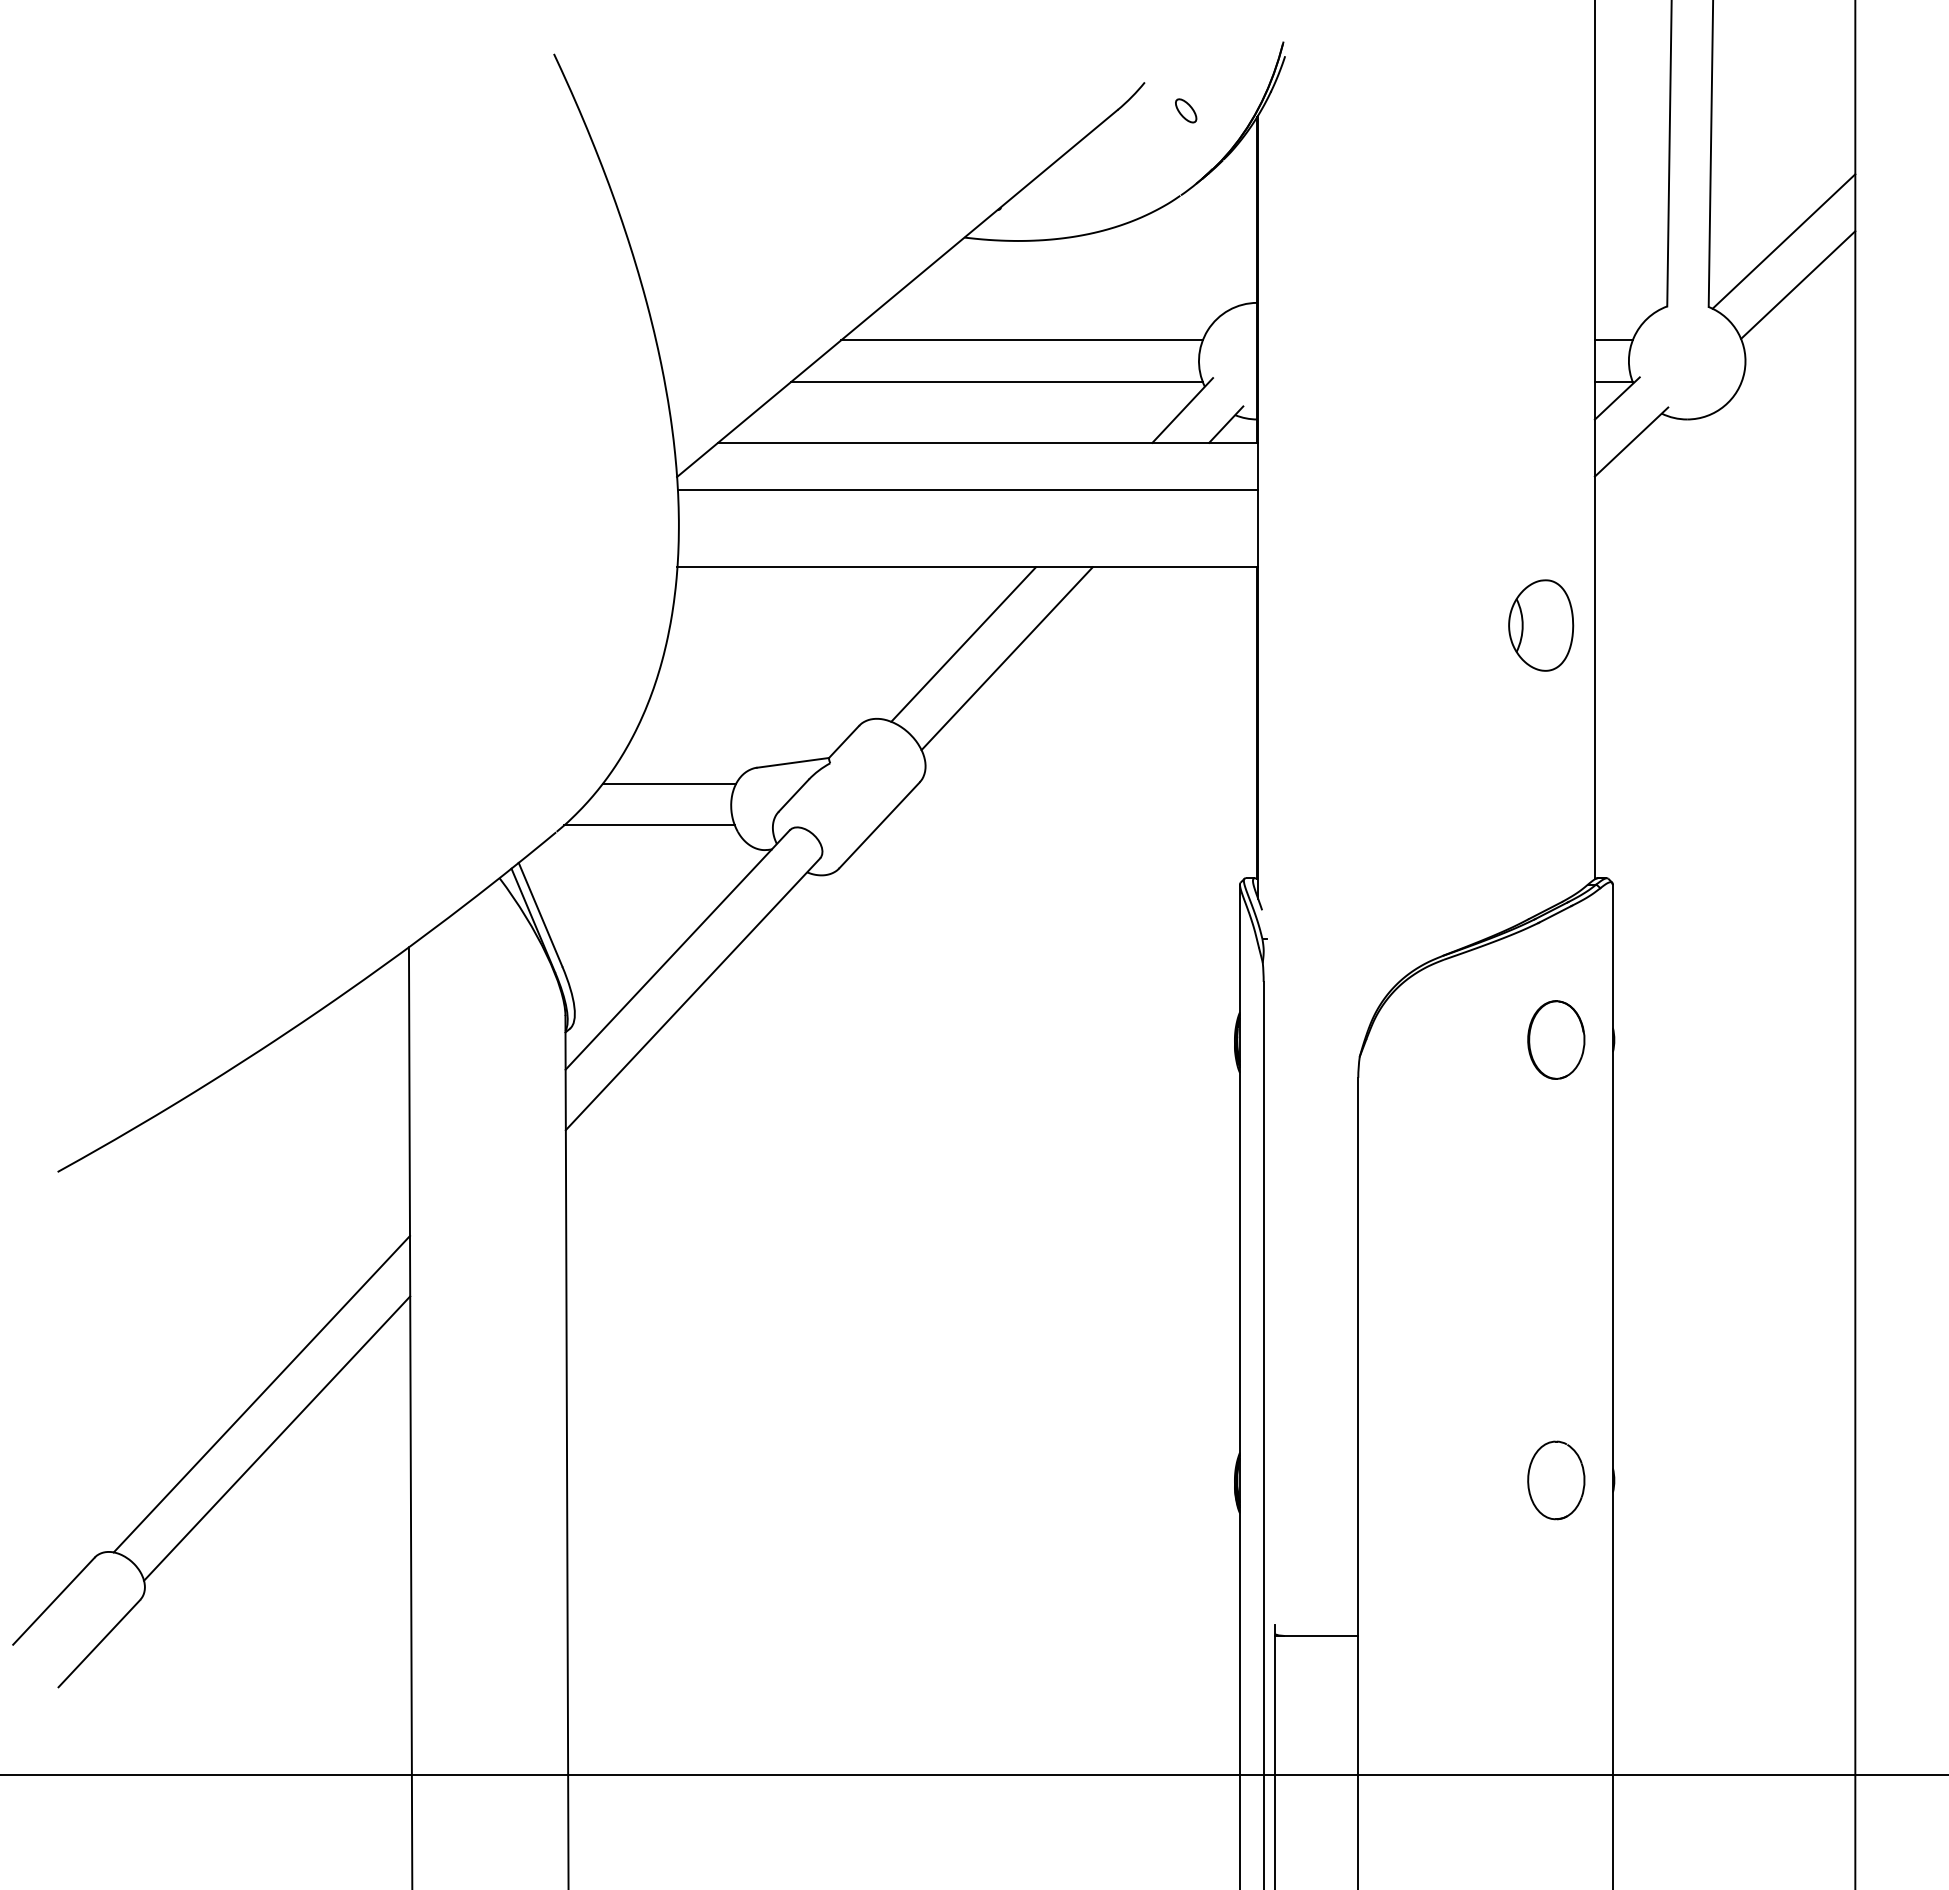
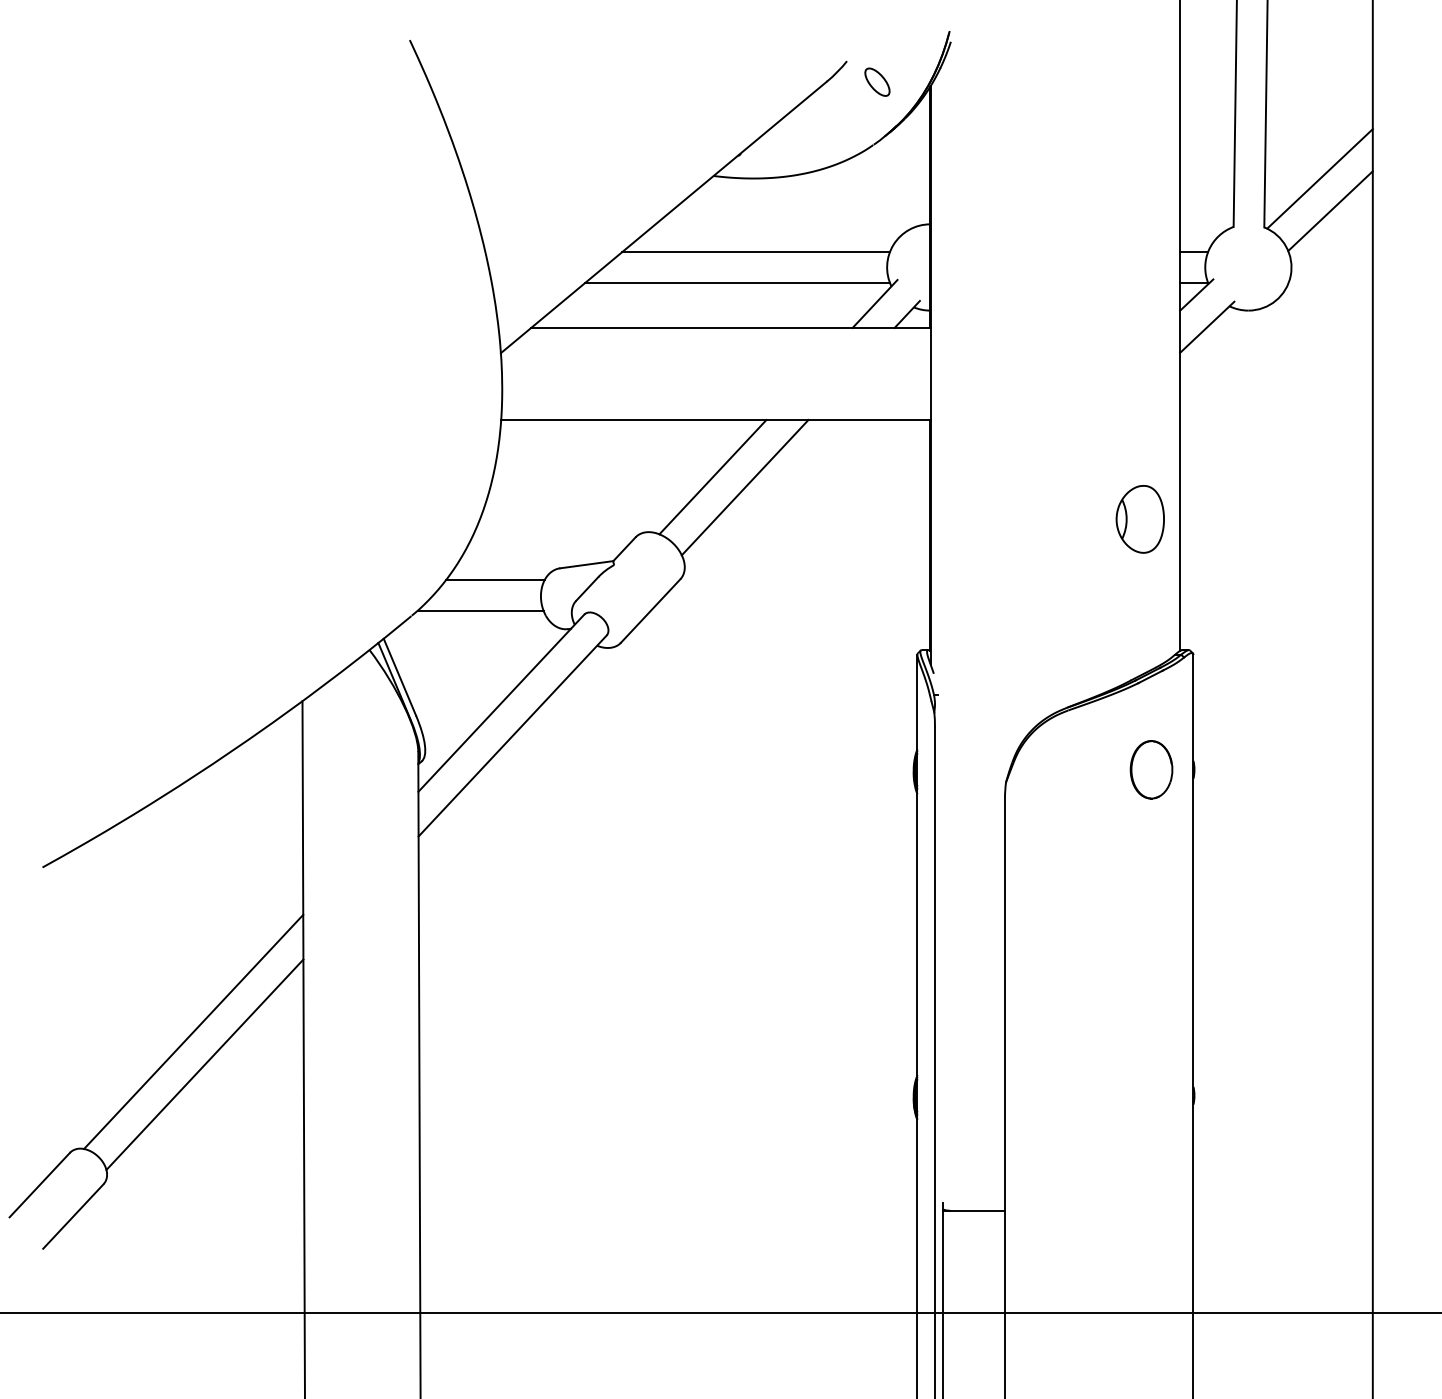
part: (1186, 110) -> (877, 81), size x1.6
line: (967, 489) -> (715, 362), removed
part: (1541, 625) -> (1140, 519), moved
part: (1556, 1480) -> (1151, 1095), removed

